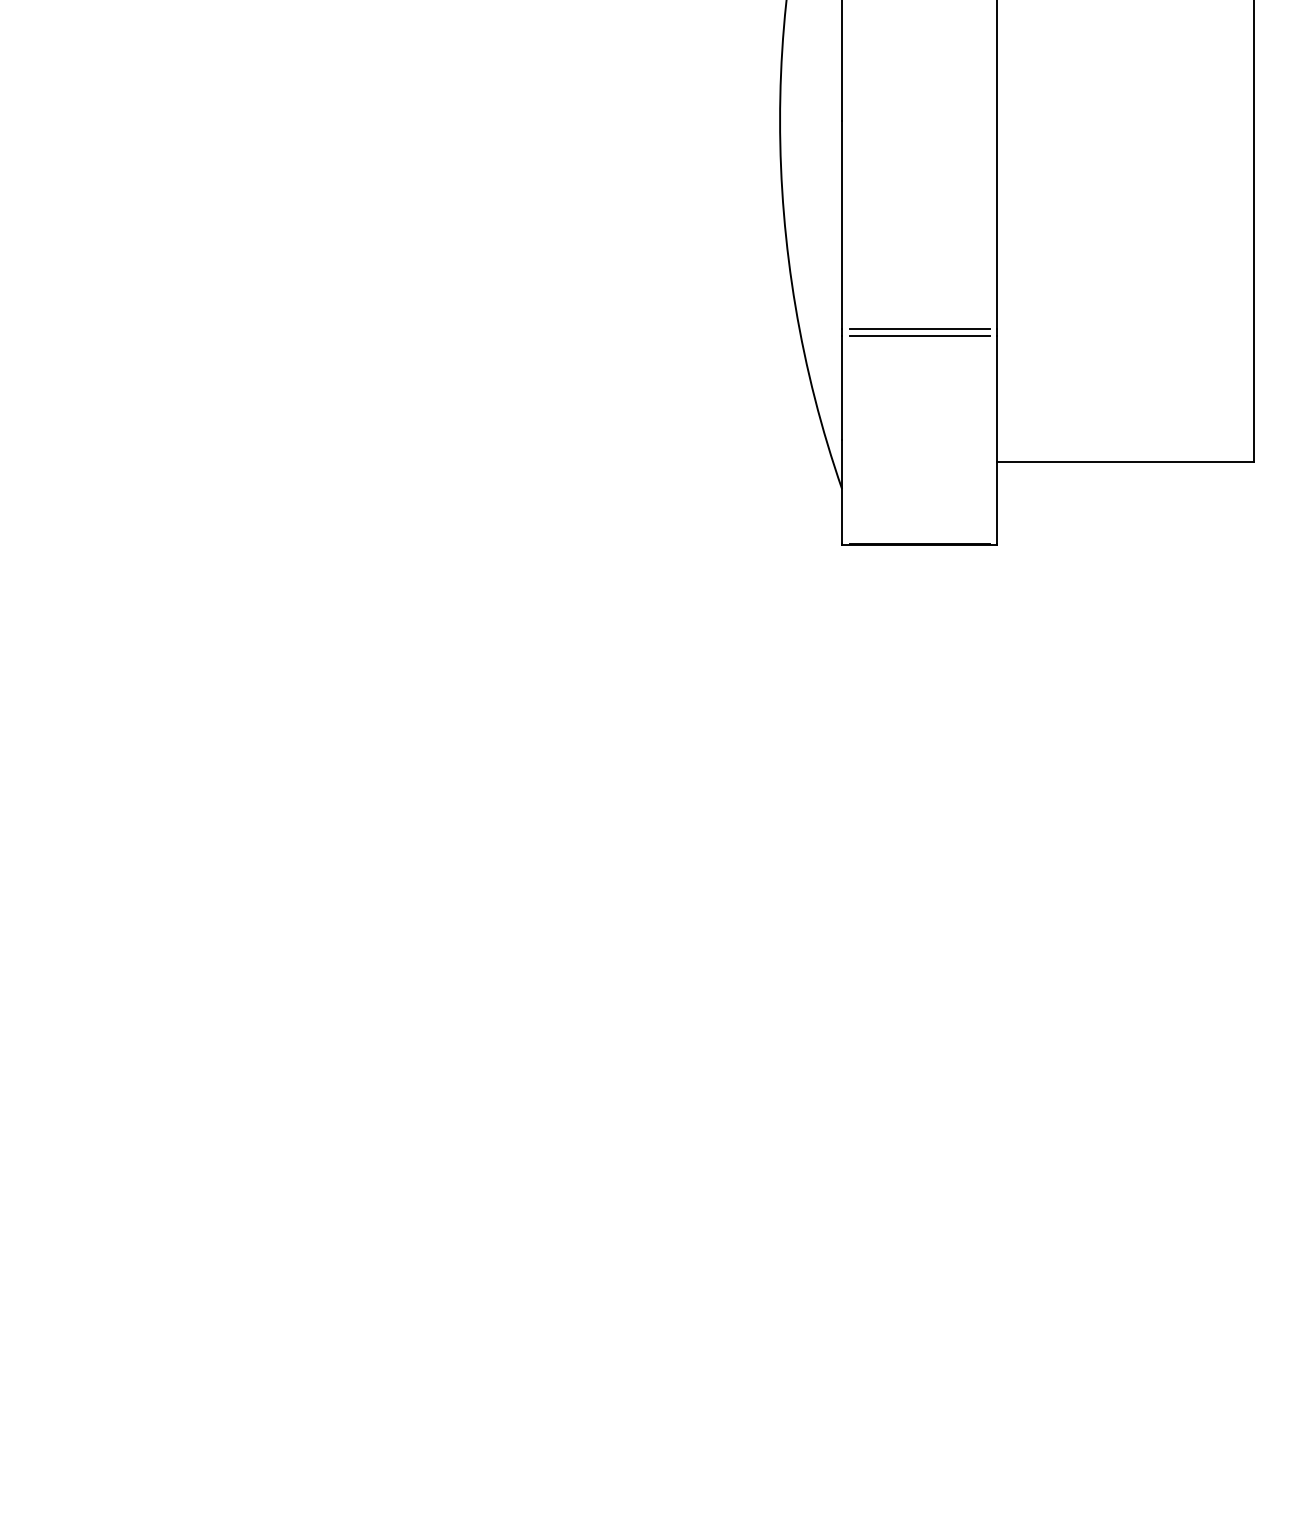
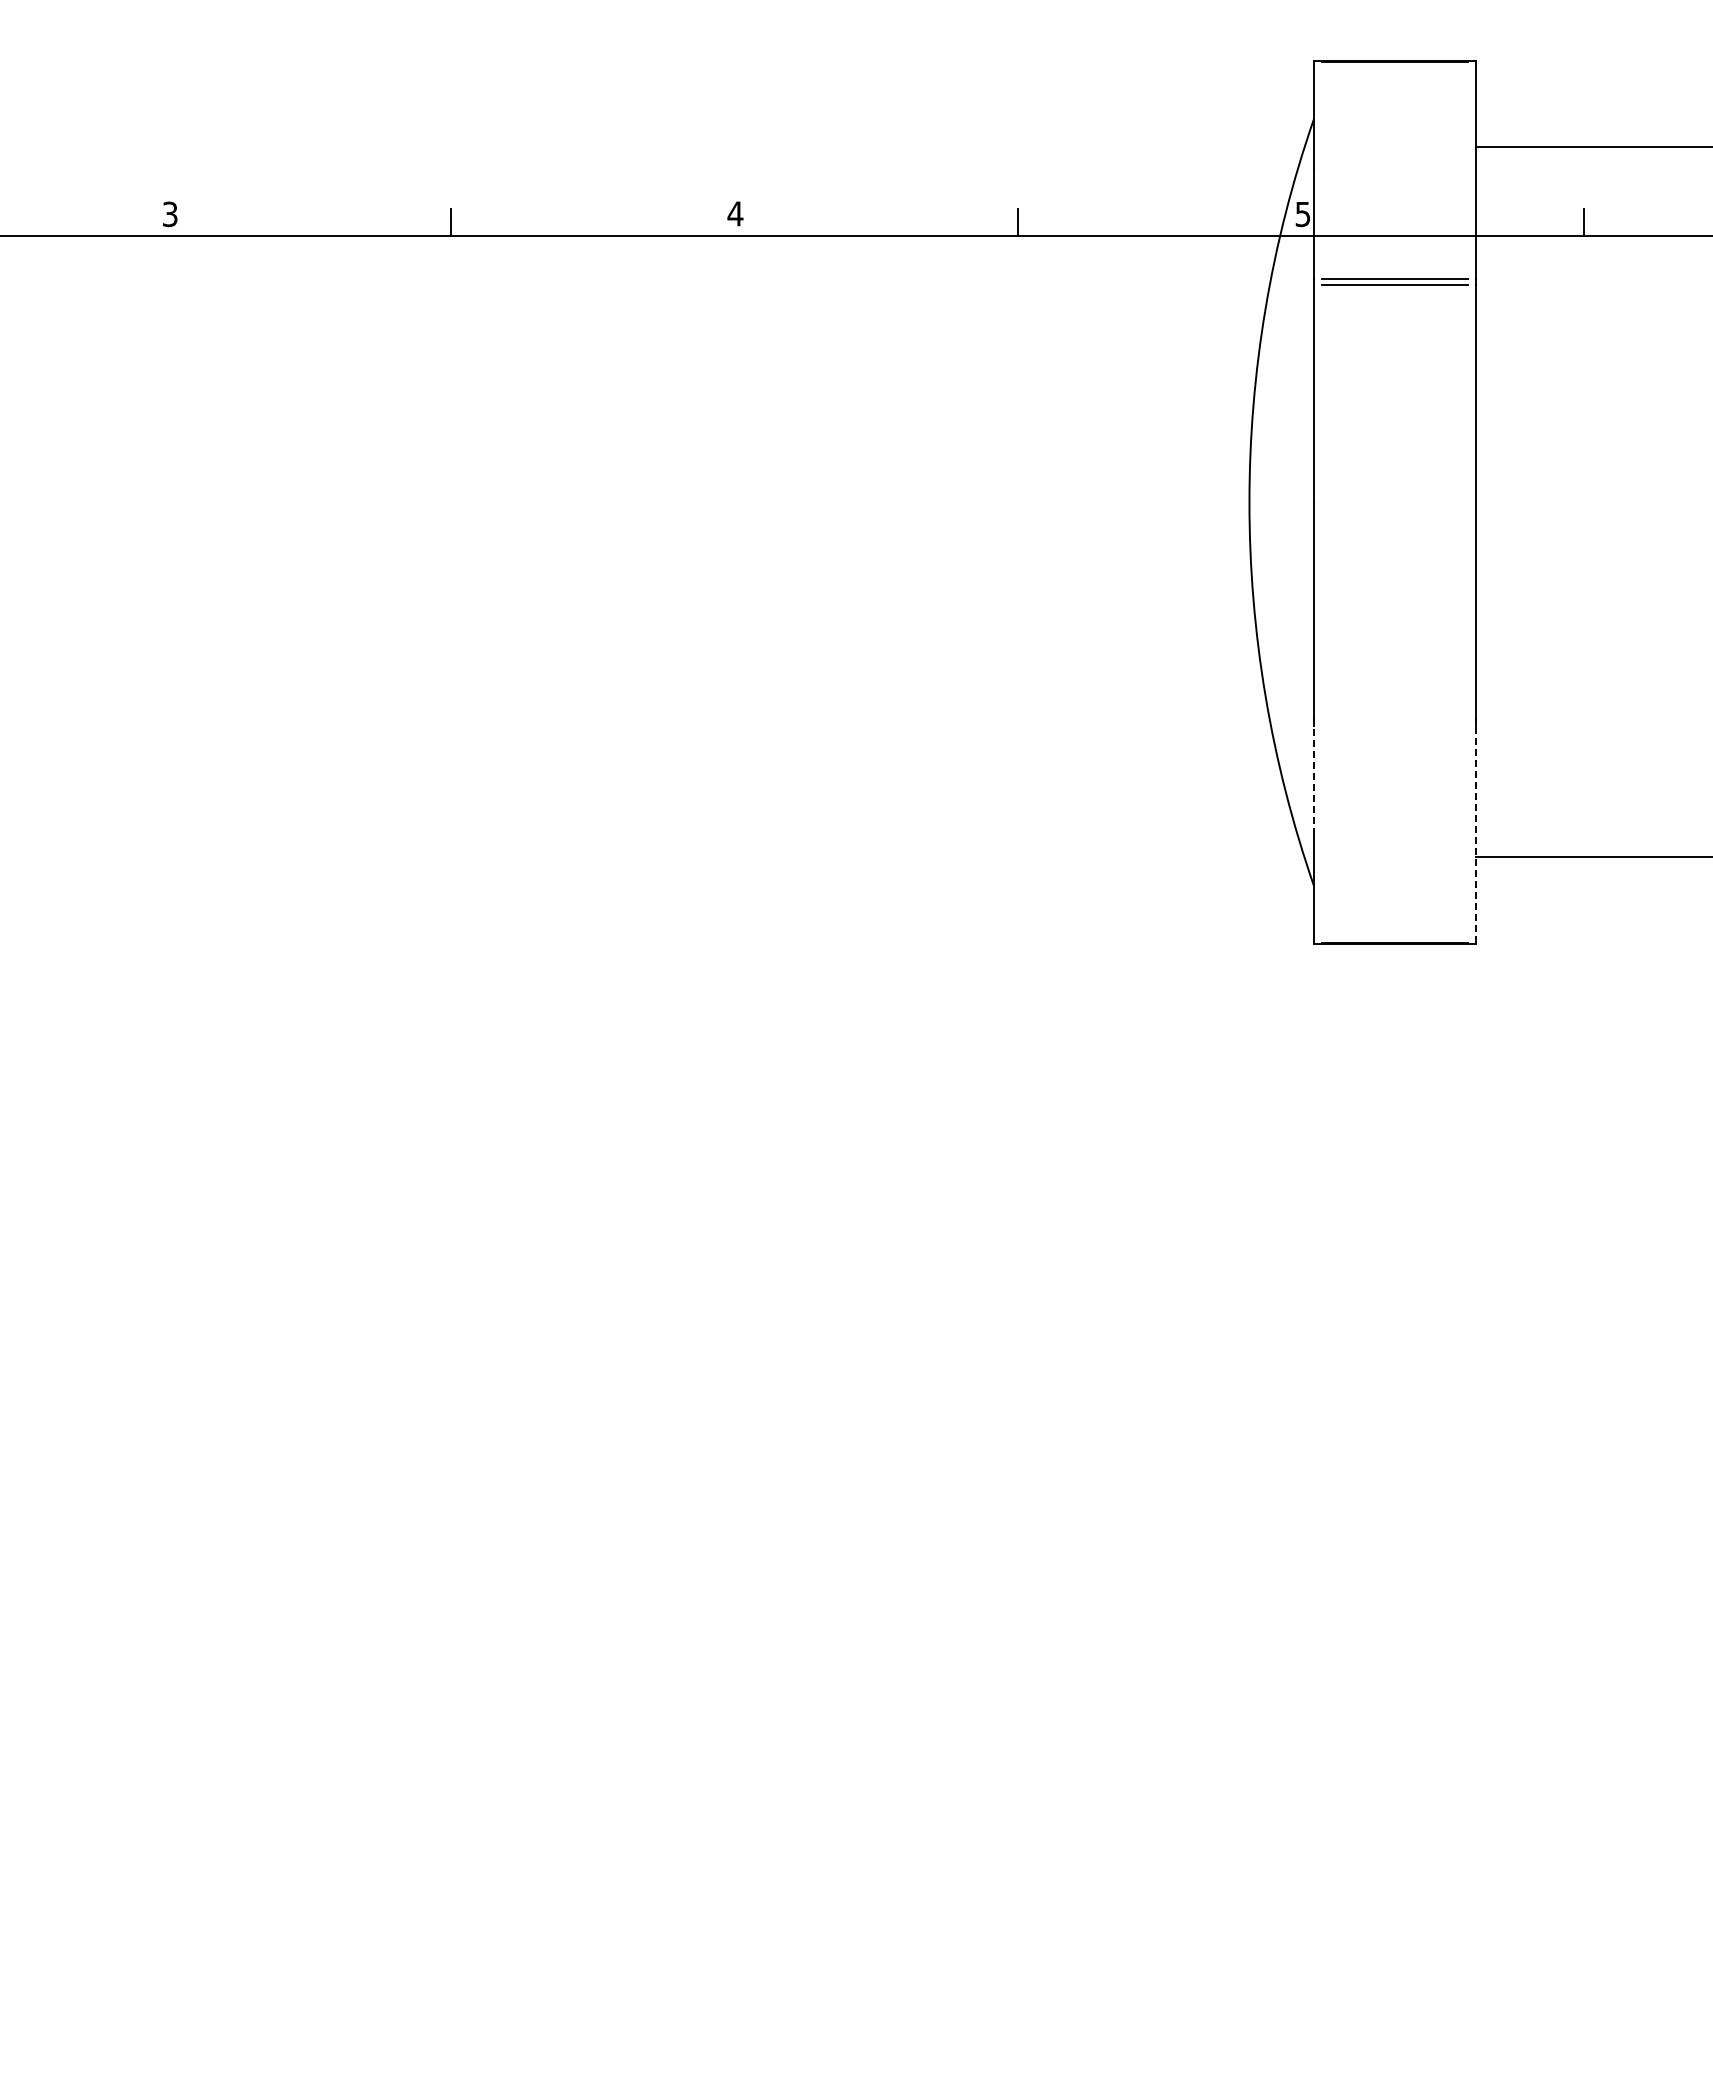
line: (919, 329) -> (1394, 719), removed
line: (919, 335) -> (1394, 726), removed
line: (842, 387) -> (1314, 780), solid -> dashed
line: (997, 439) -> (1475, 834), solid -> dashed

